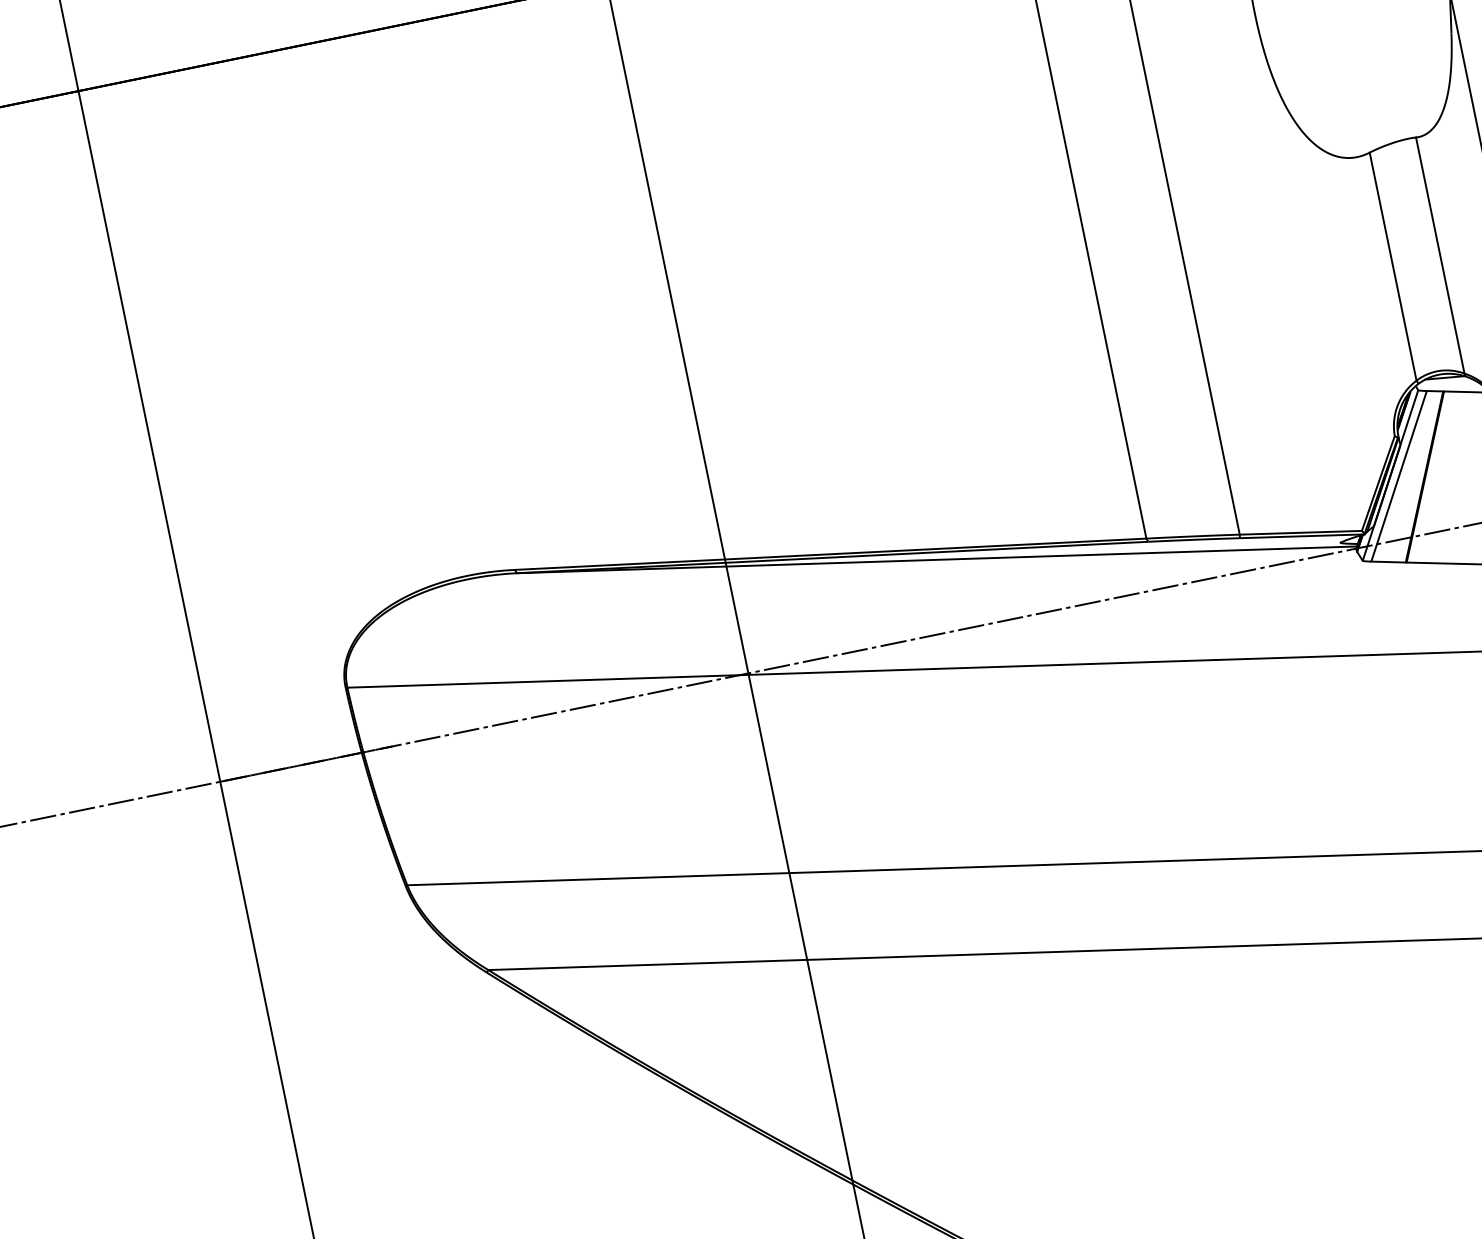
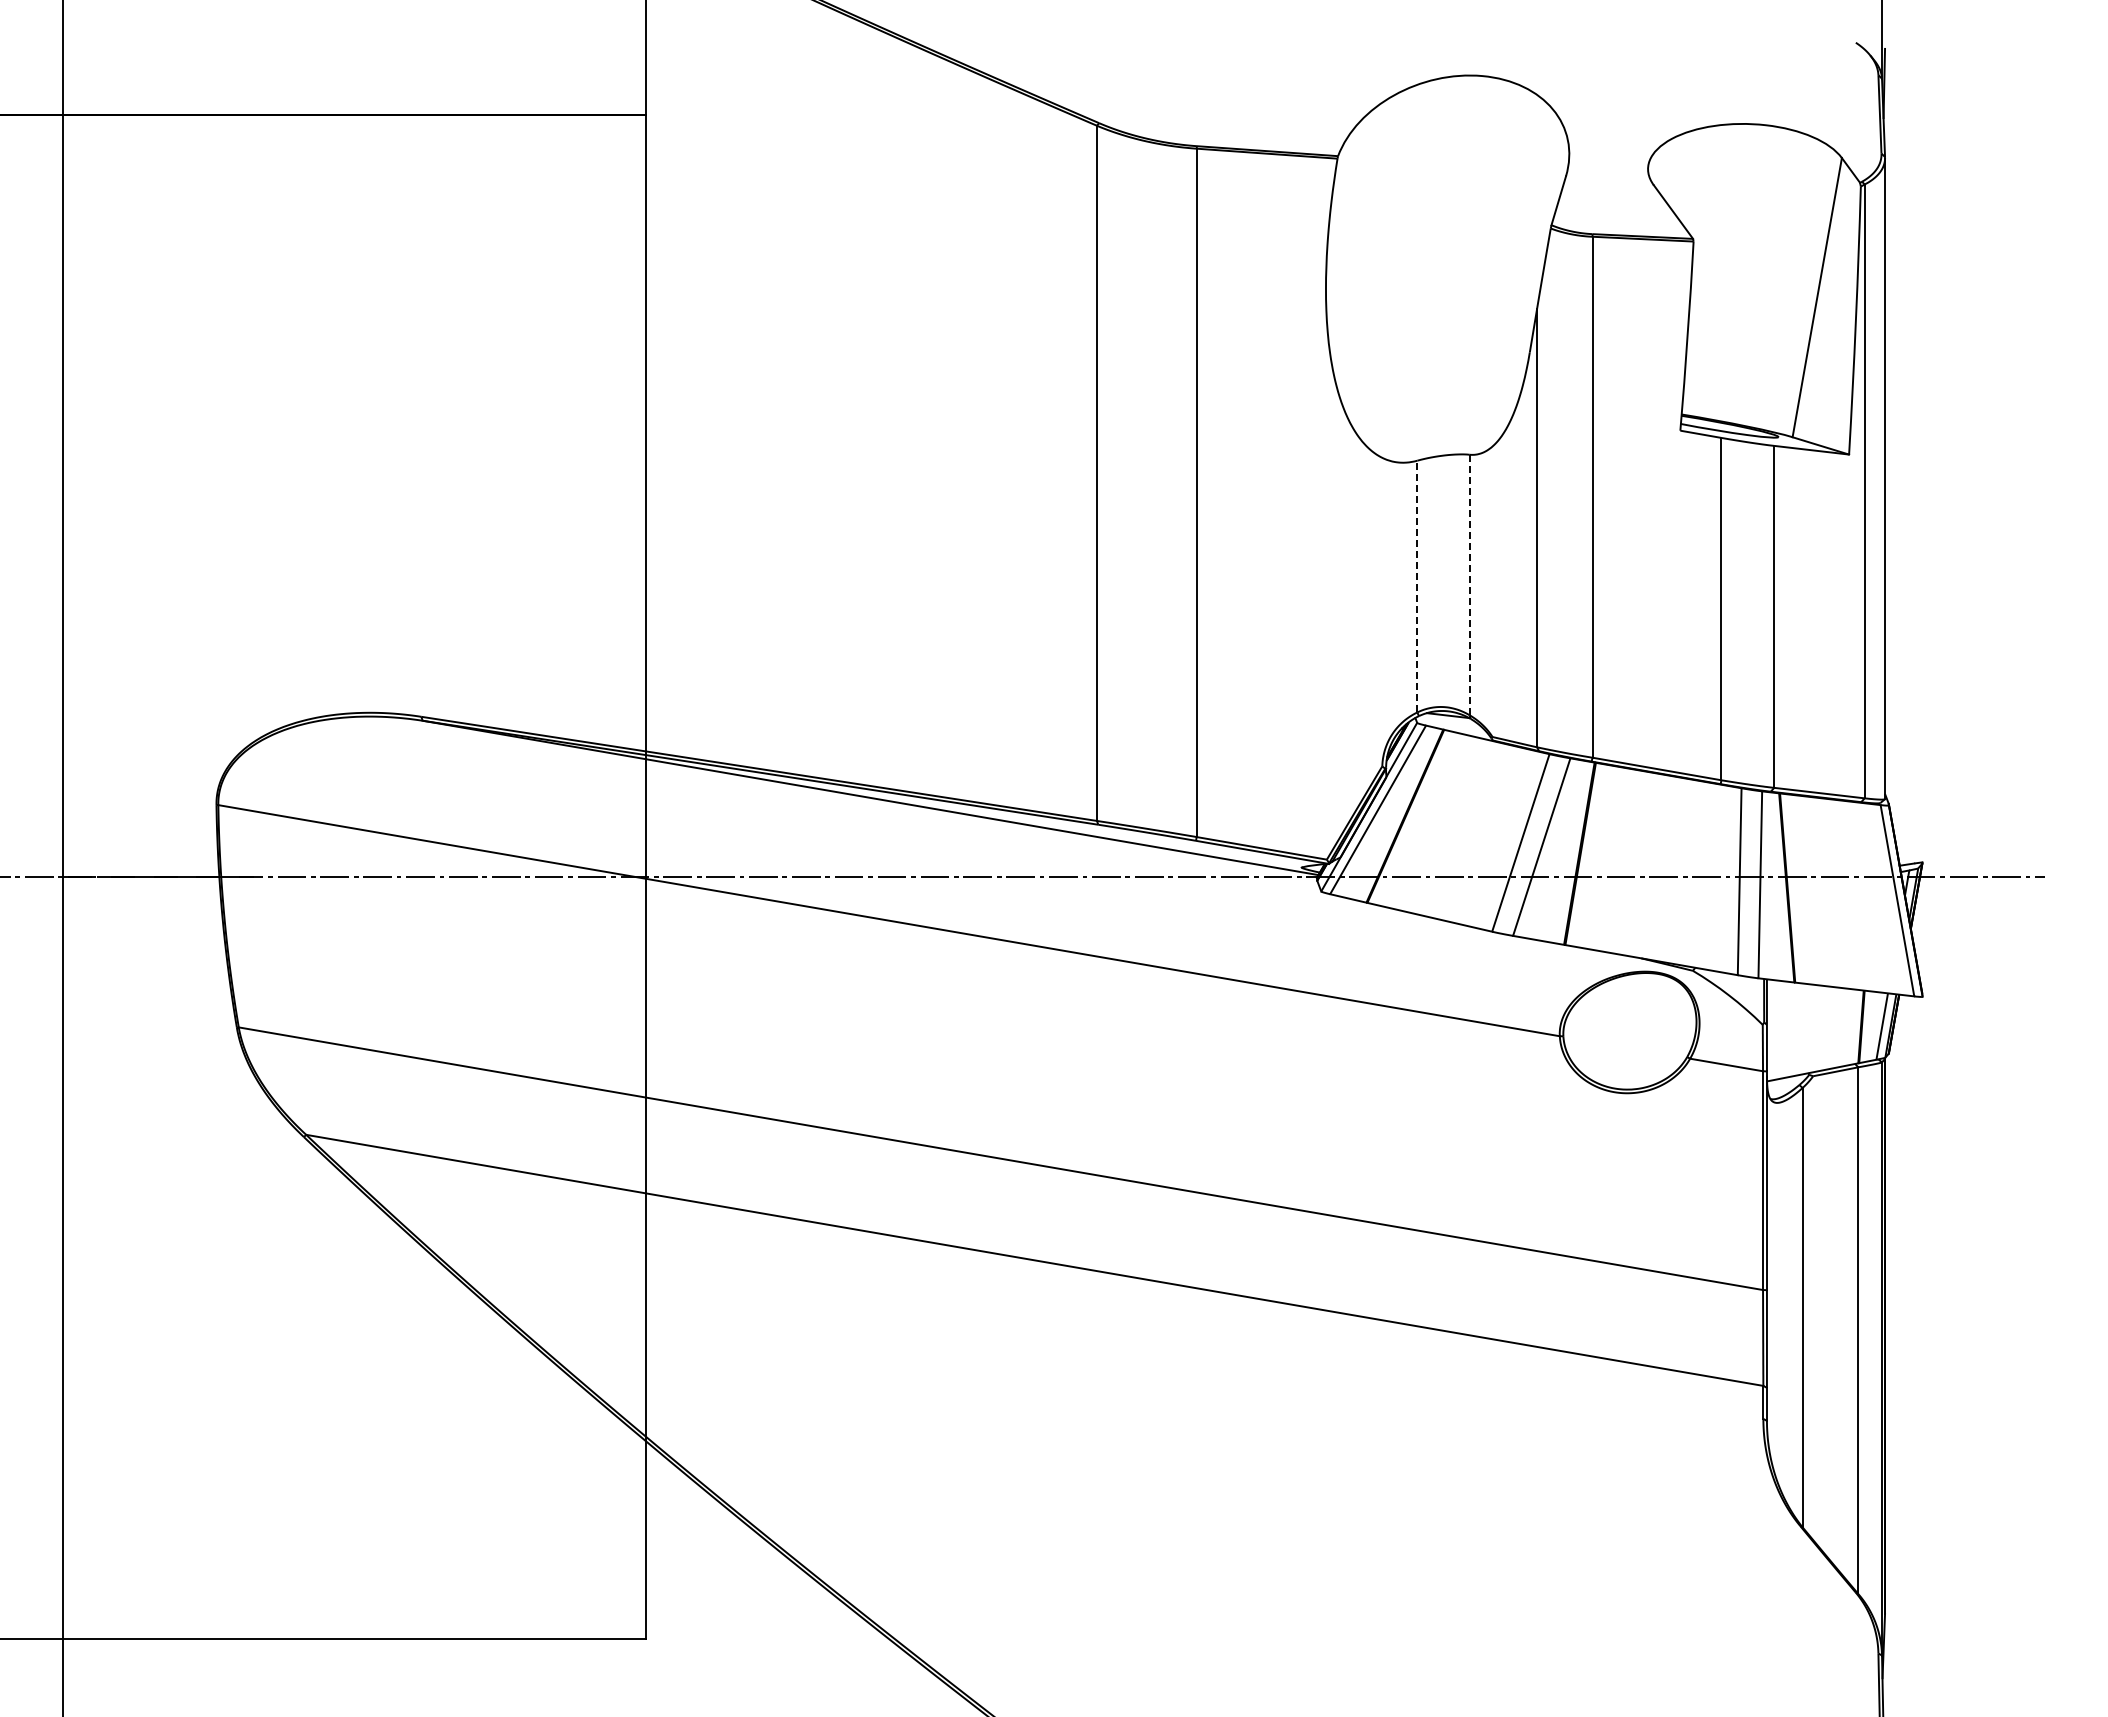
line: (1440, 256) -> (1469, 585), solid -> dashed
line: (1393, 266) -> (1417, 586), solid -> dashed

